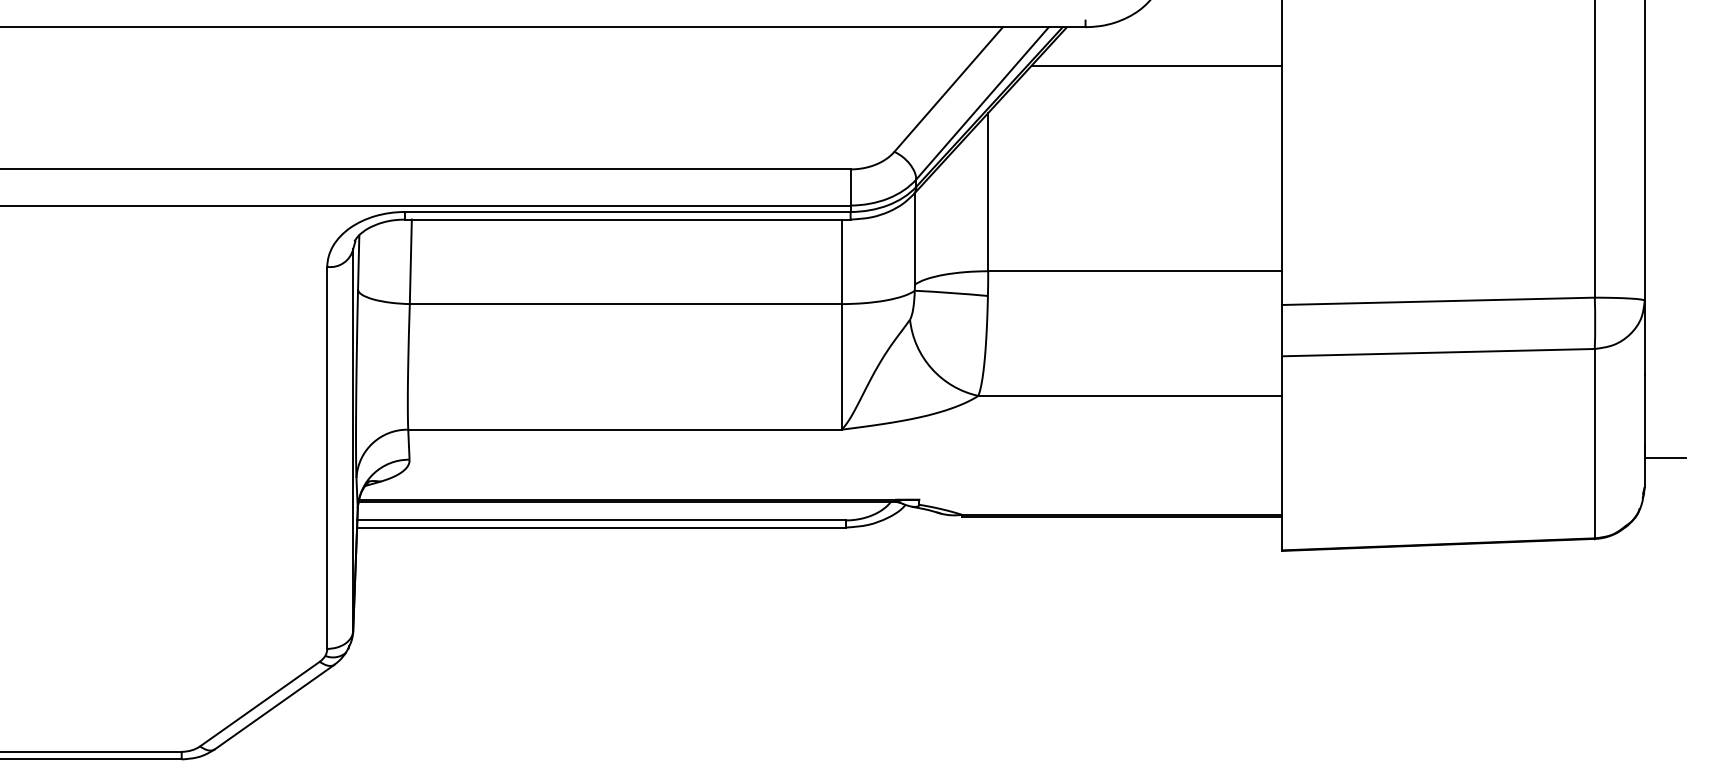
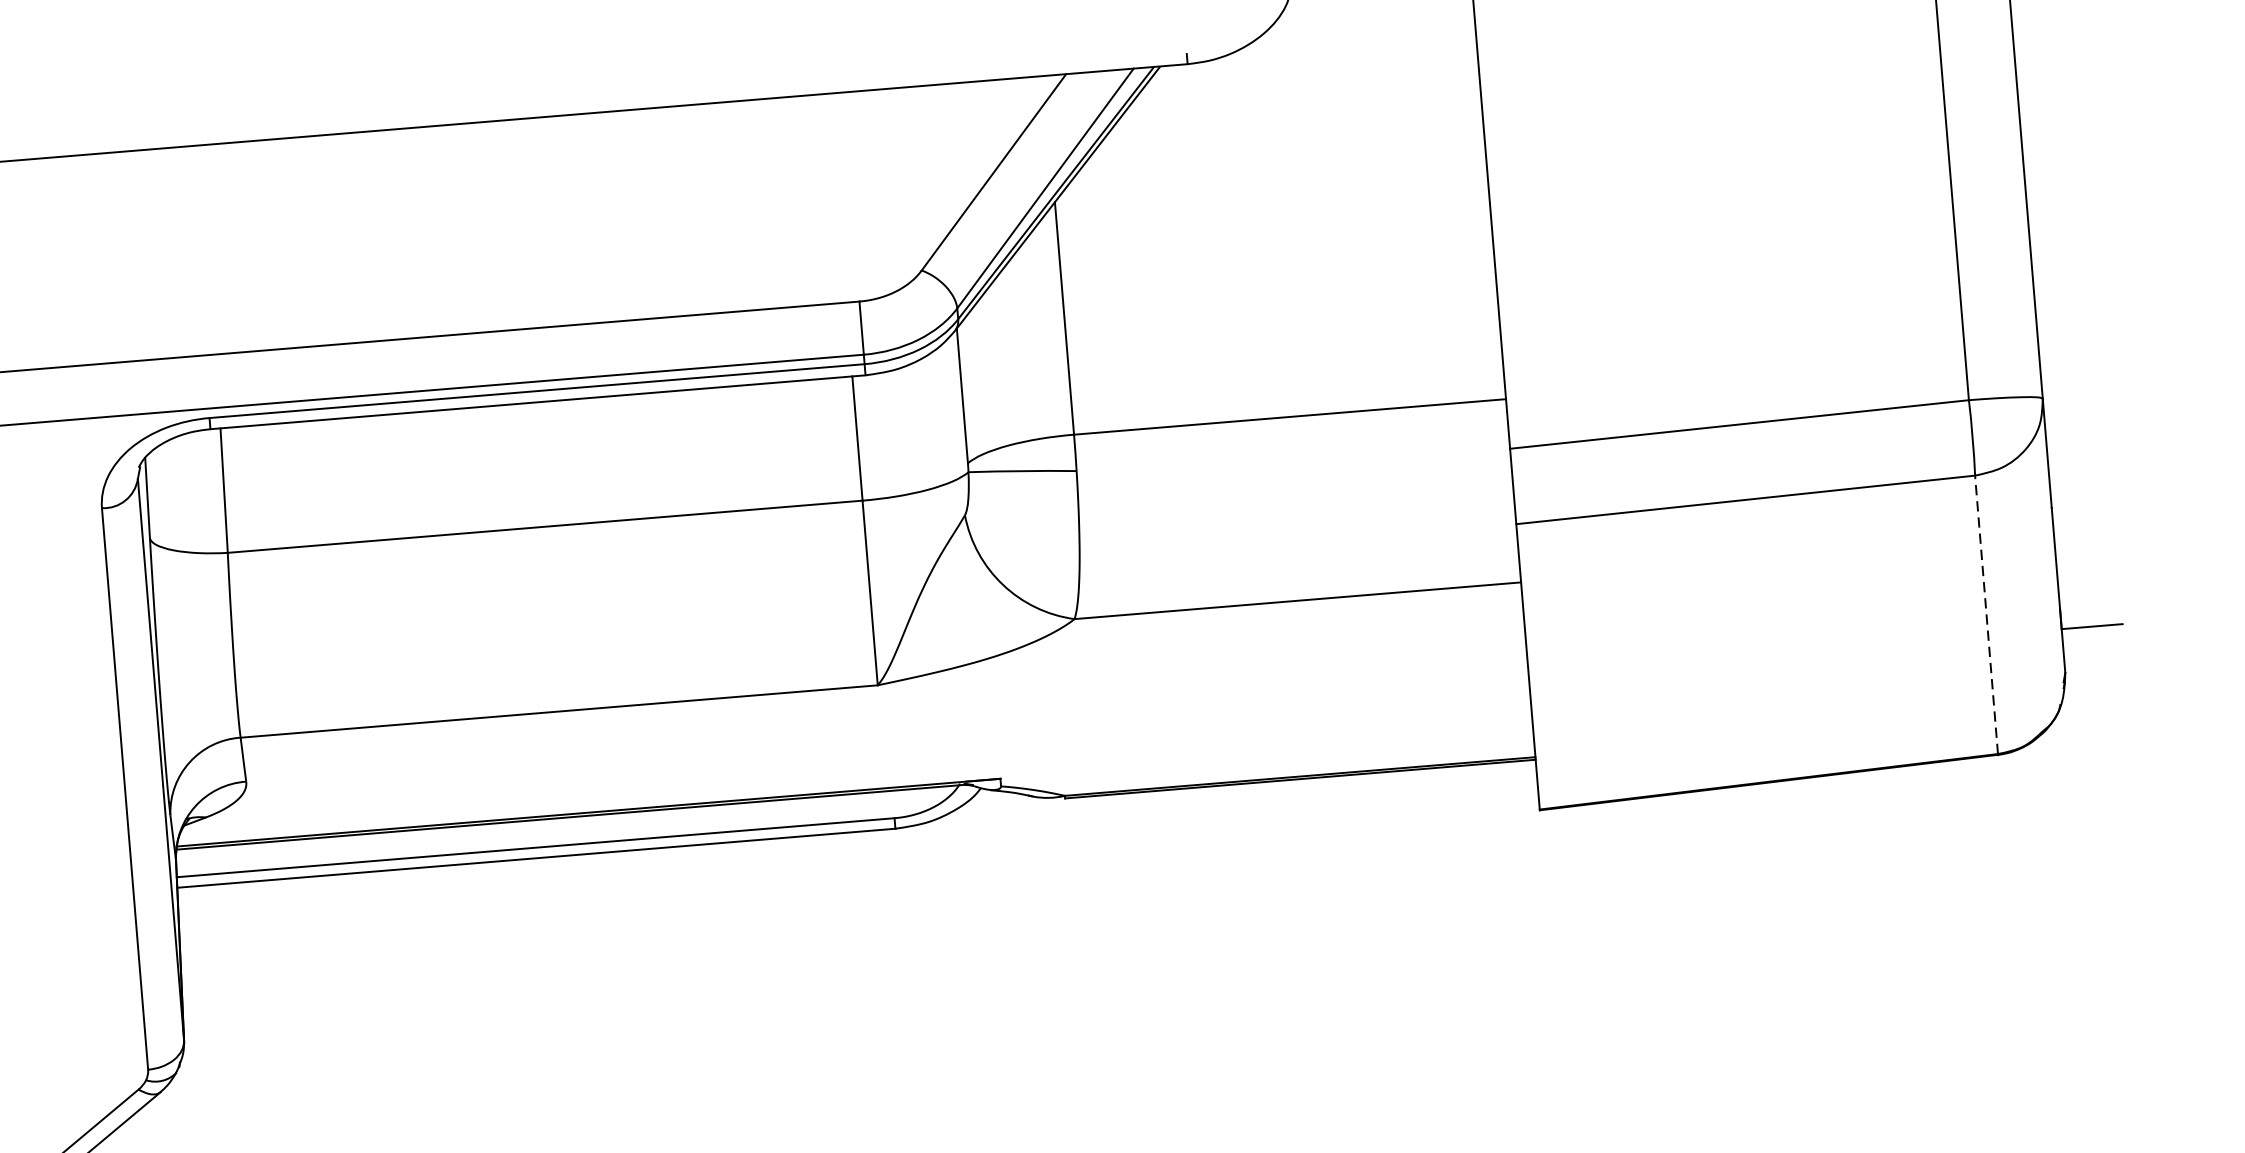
line: (1156, 65) -> (1296, 111), removed
line: (1594, 443) -> (1986, 614), solid -> dashed

